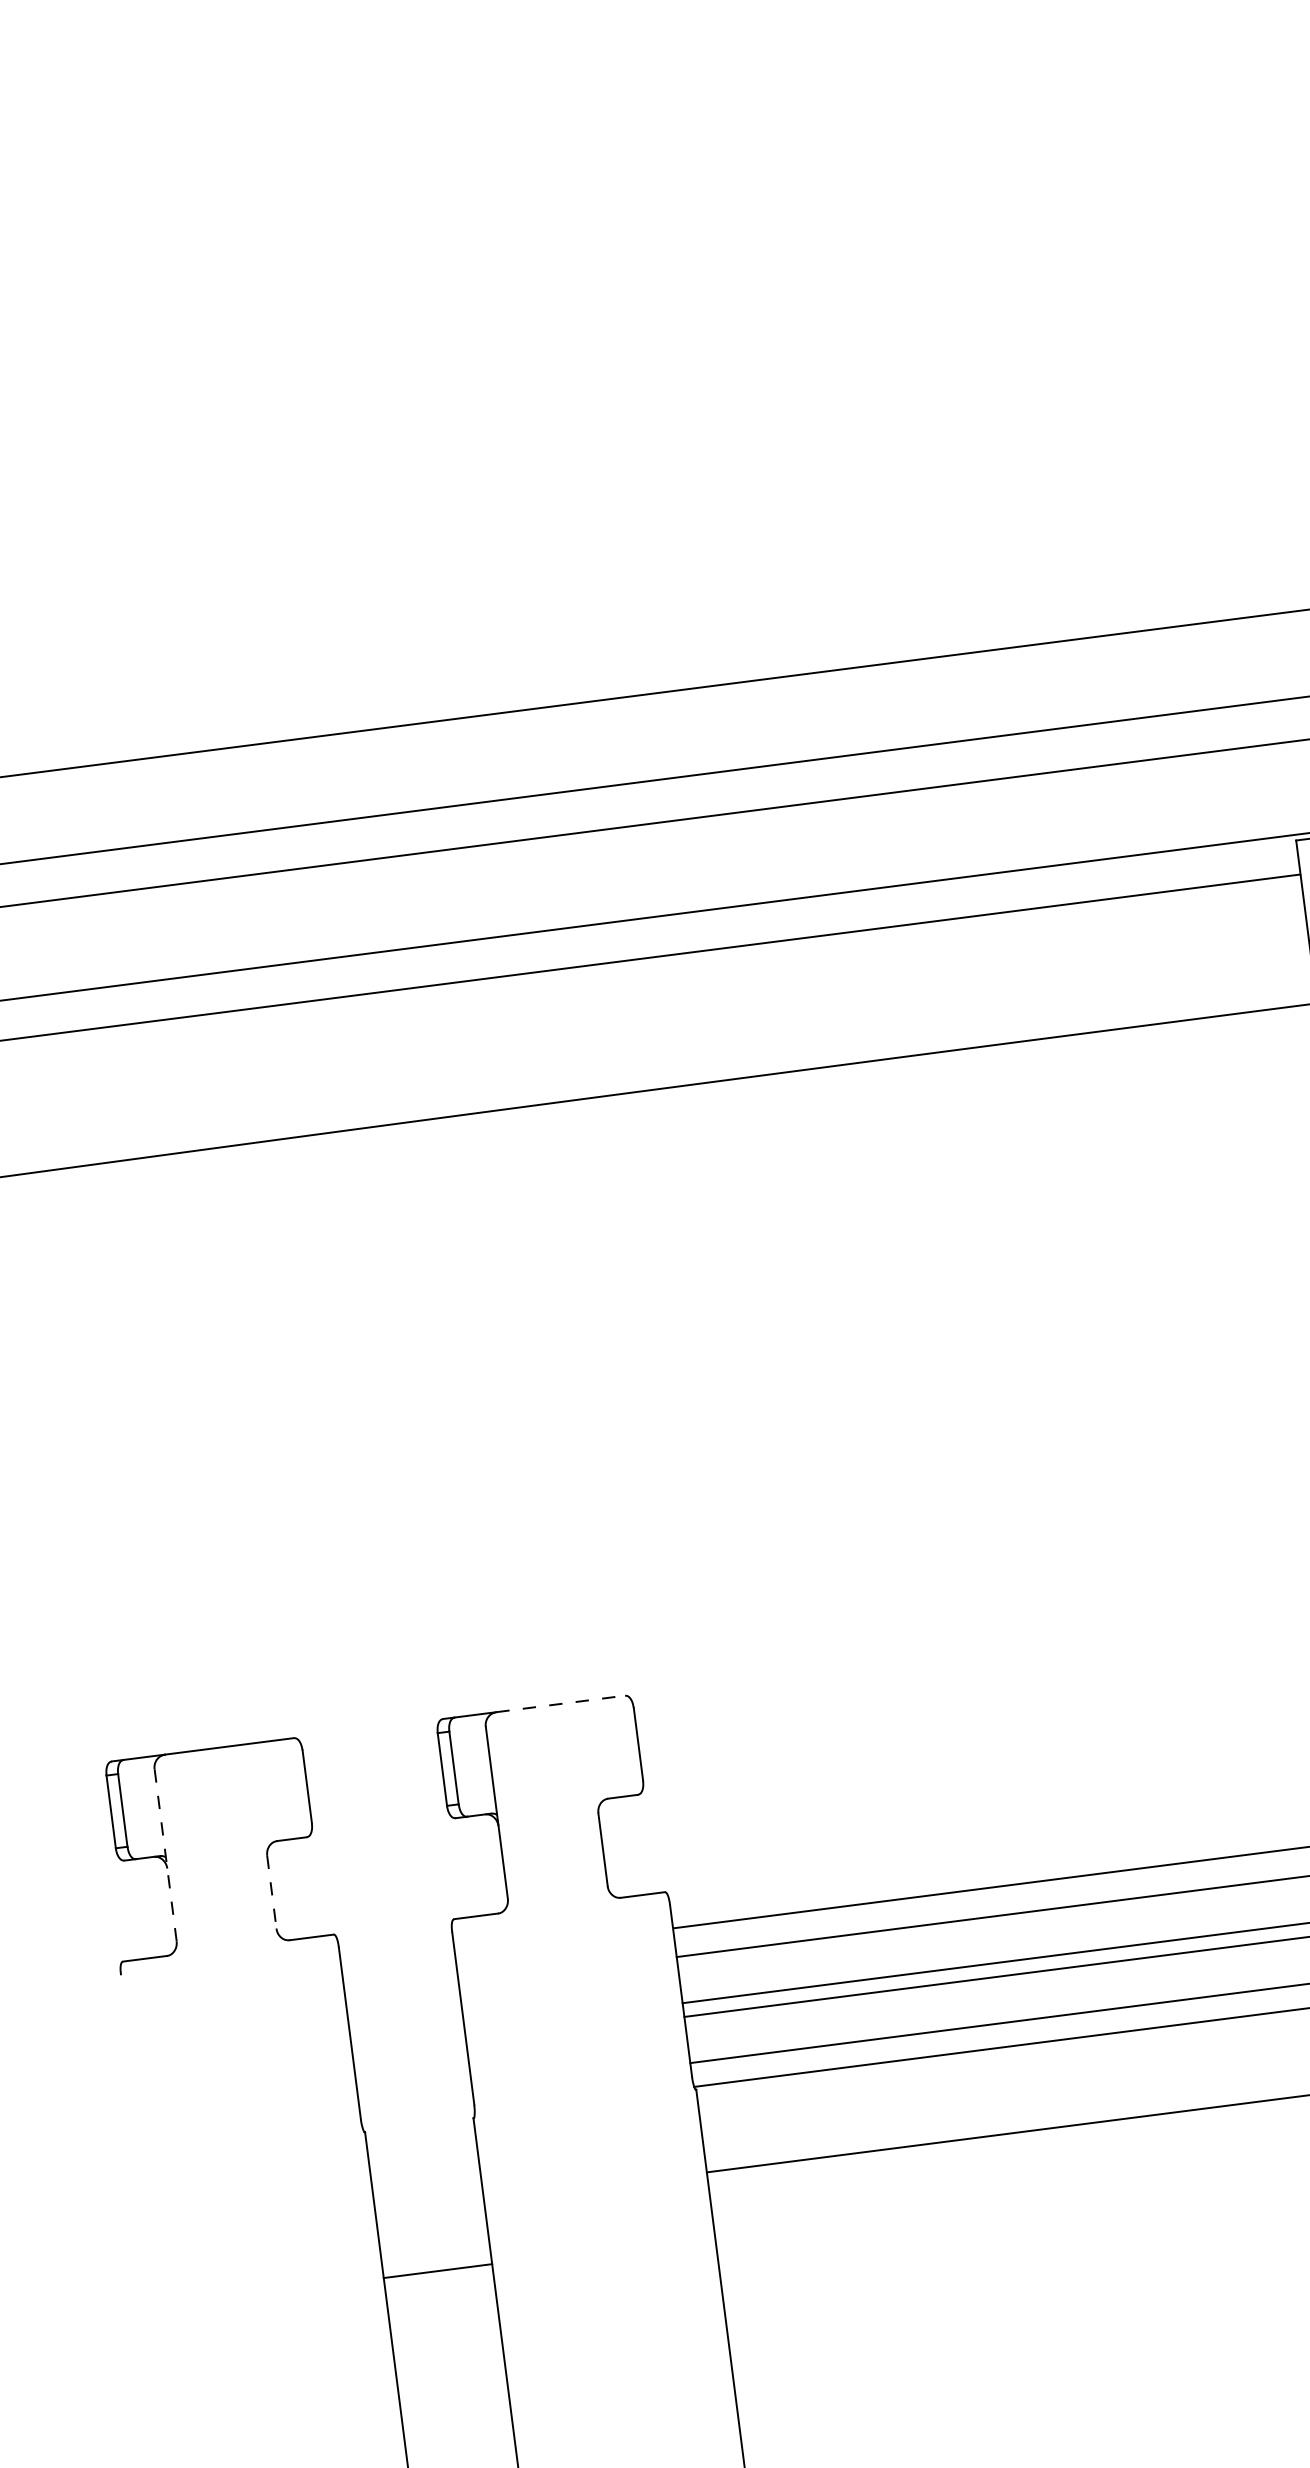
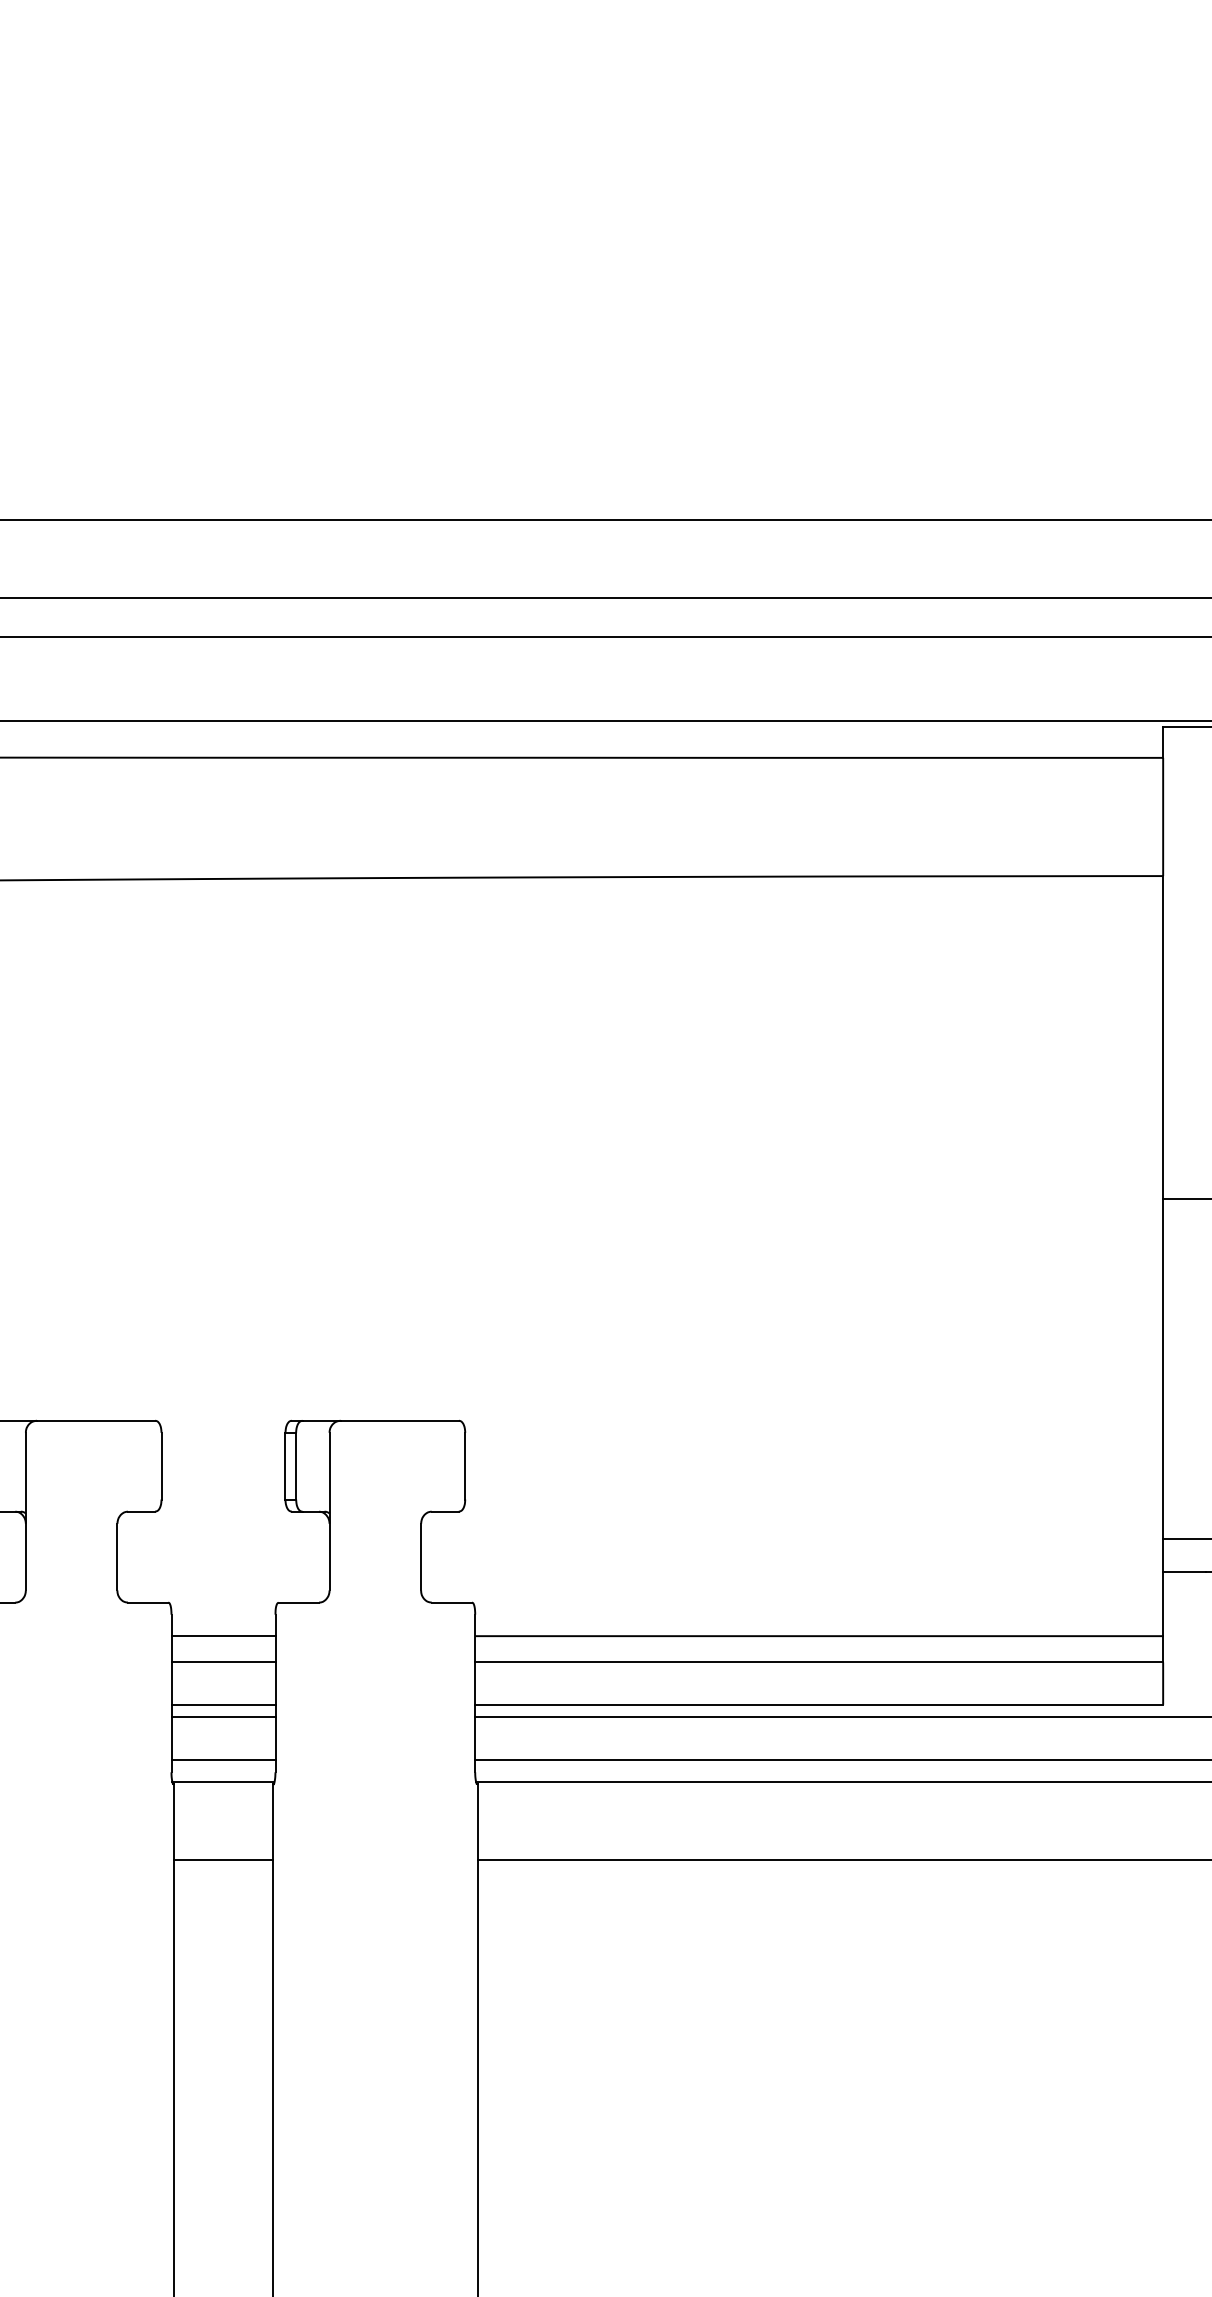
line: (561, 1703) -> (400, 1420), dashed -> solid
line: (165, 1855) -> (25, 1511), dashed -> solid
line: (271, 1892) -> (117, 1557), dashed -> solid
line: (398, 1963) -> (223, 1636), added
line: (402, 1992) -> (223, 1662), added
line: (408, 2038) -> (223, 1704), added
line: (409, 2052) -> (223, 1717), added
line: (415, 2098) -> (223, 1759), added
line: (417, 2122) -> (222, 1781), added
line: (438, 2271) -> (223, 1860), moved

